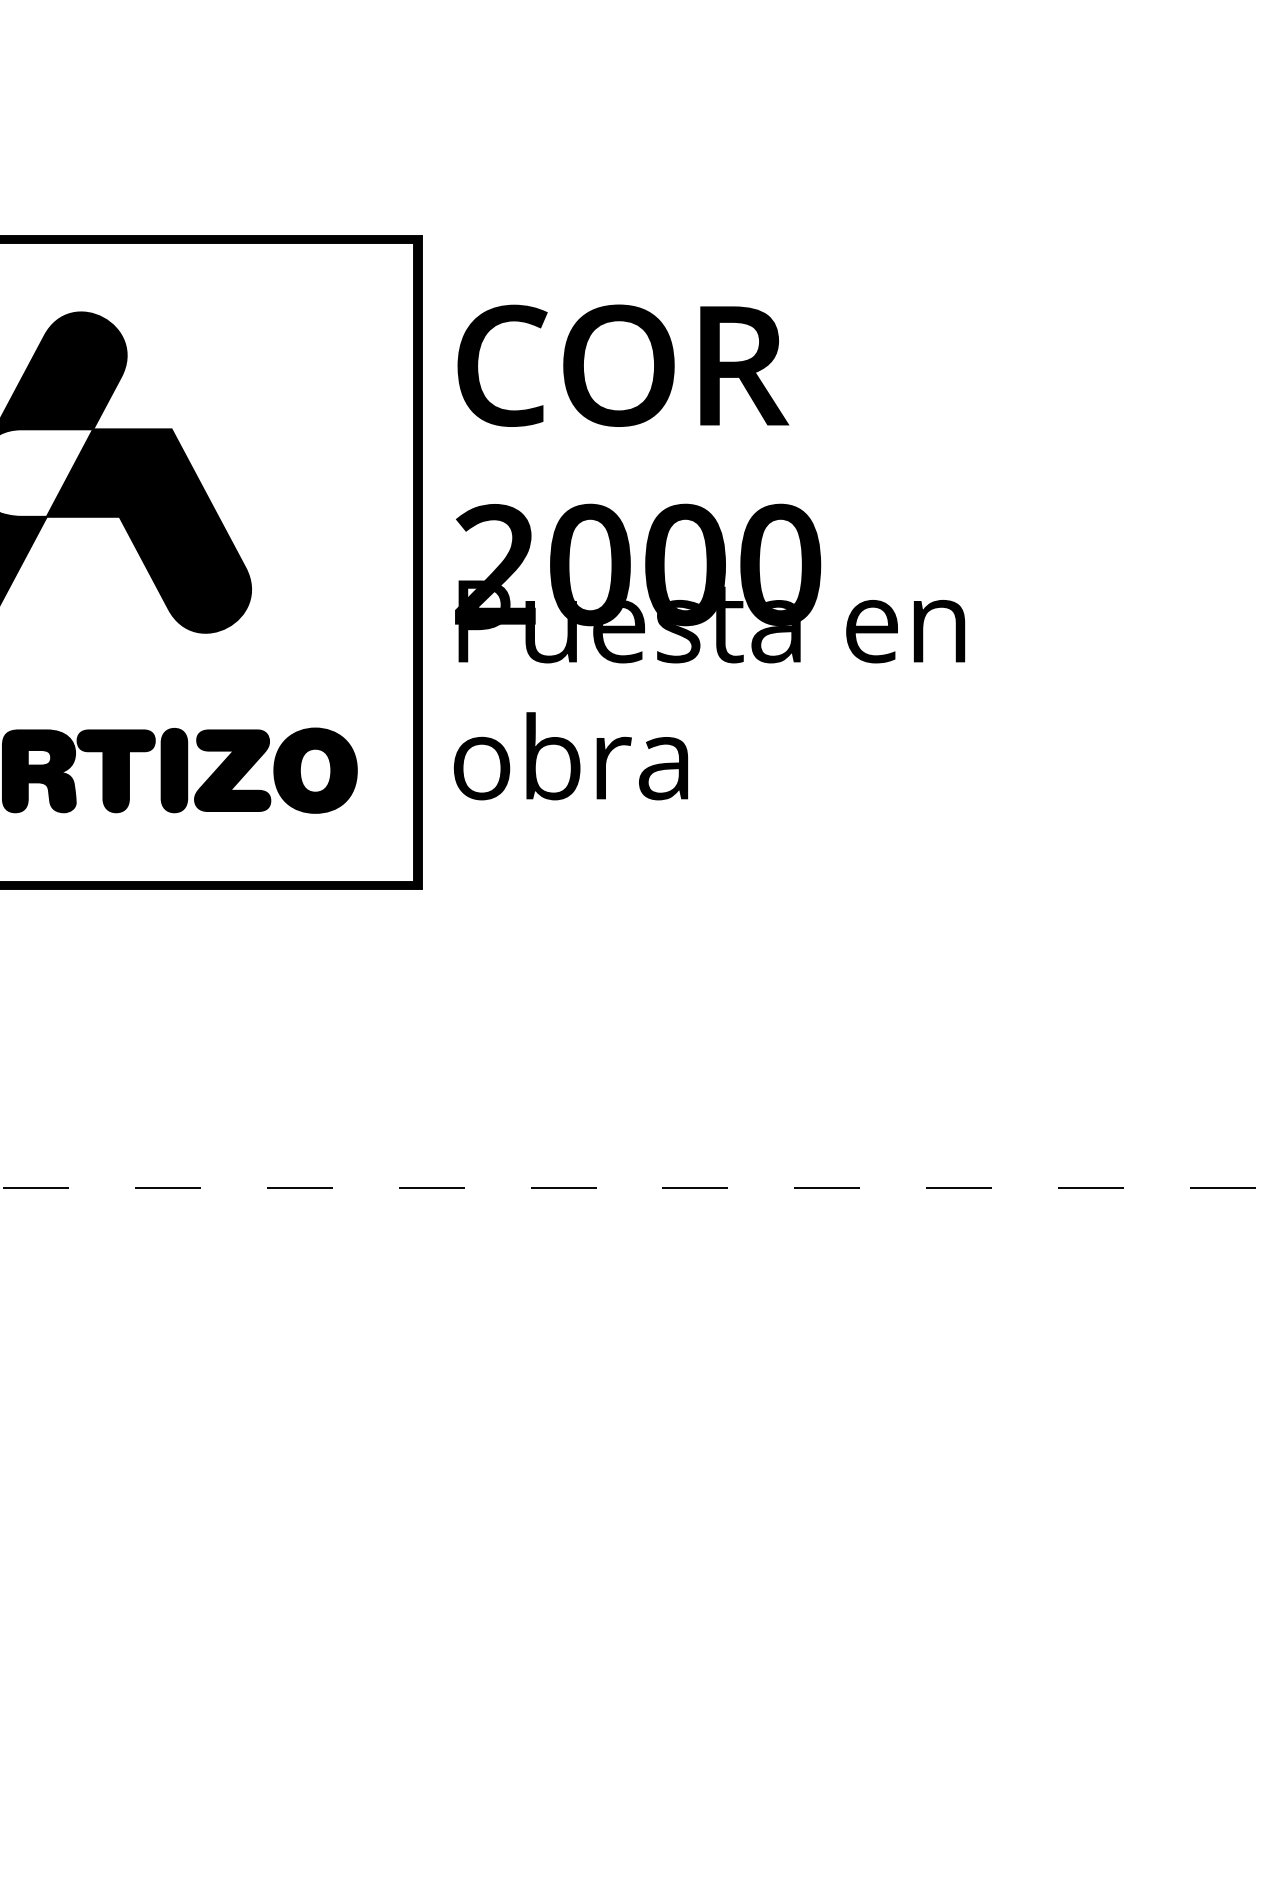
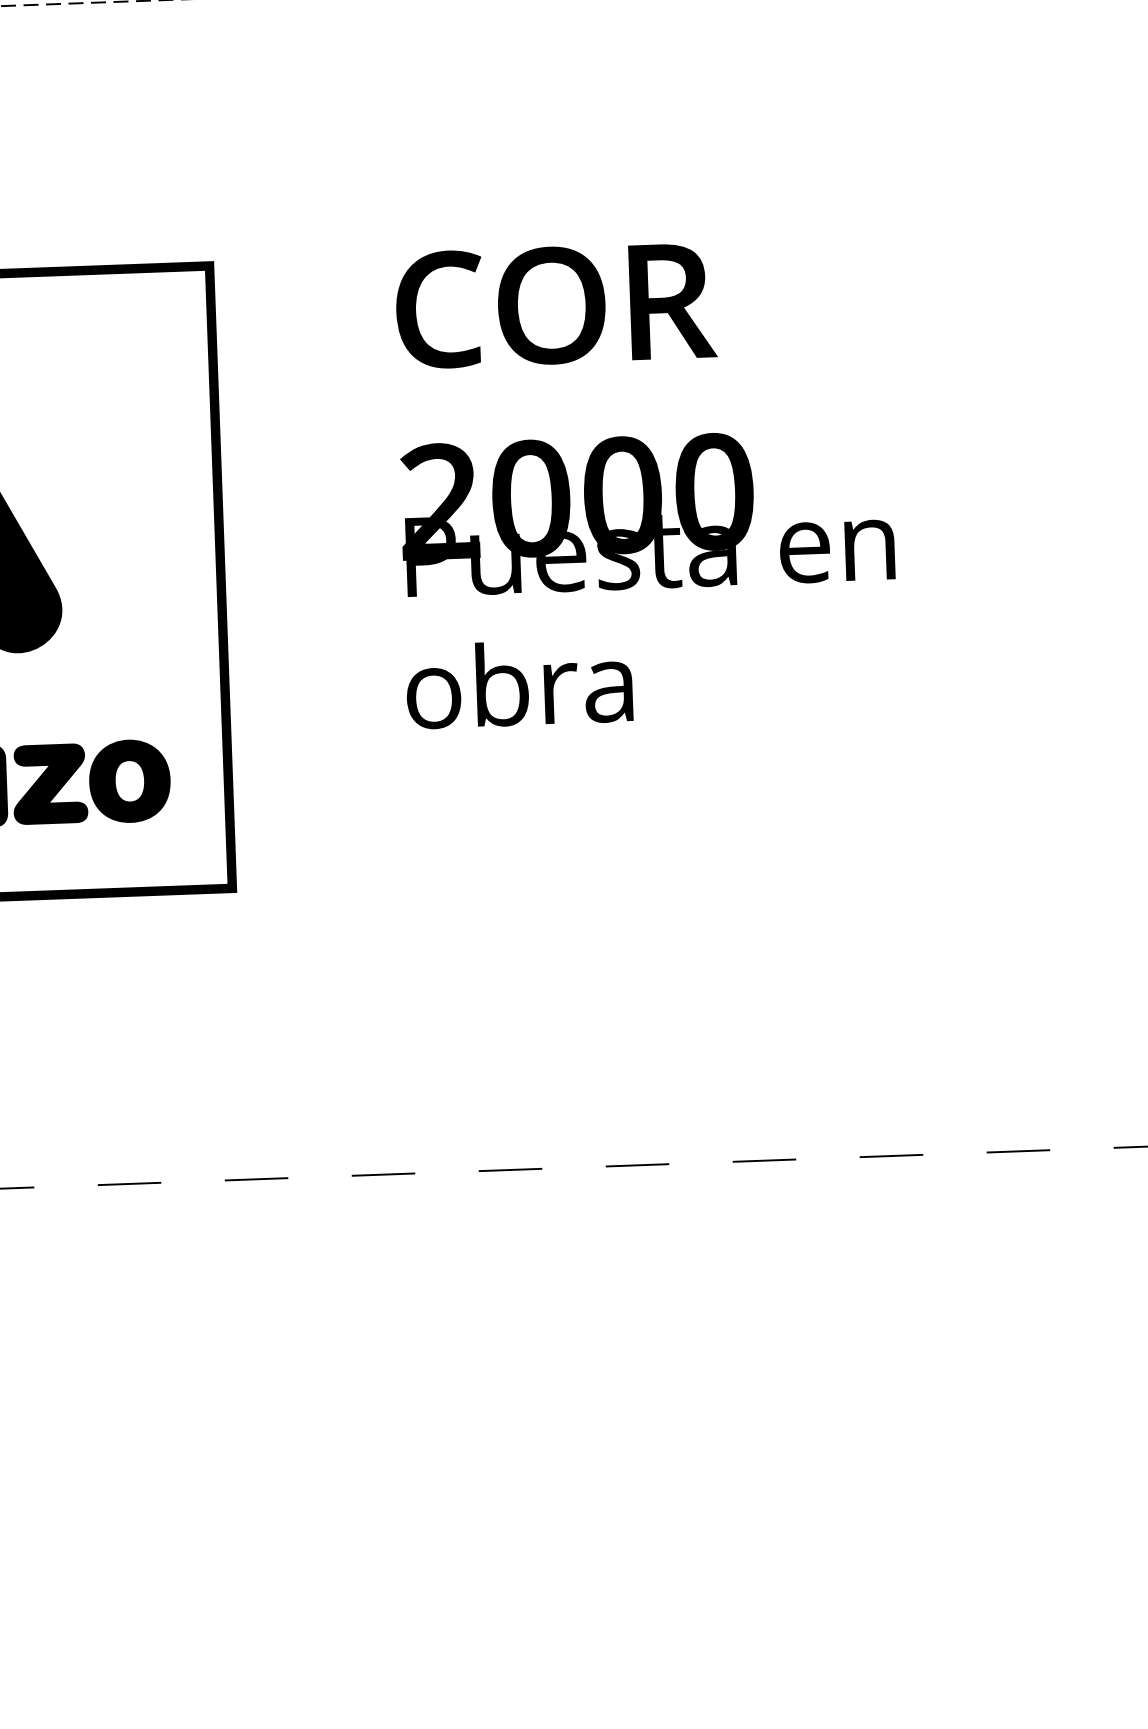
text: (709, 552) -> (645, 482), moved

